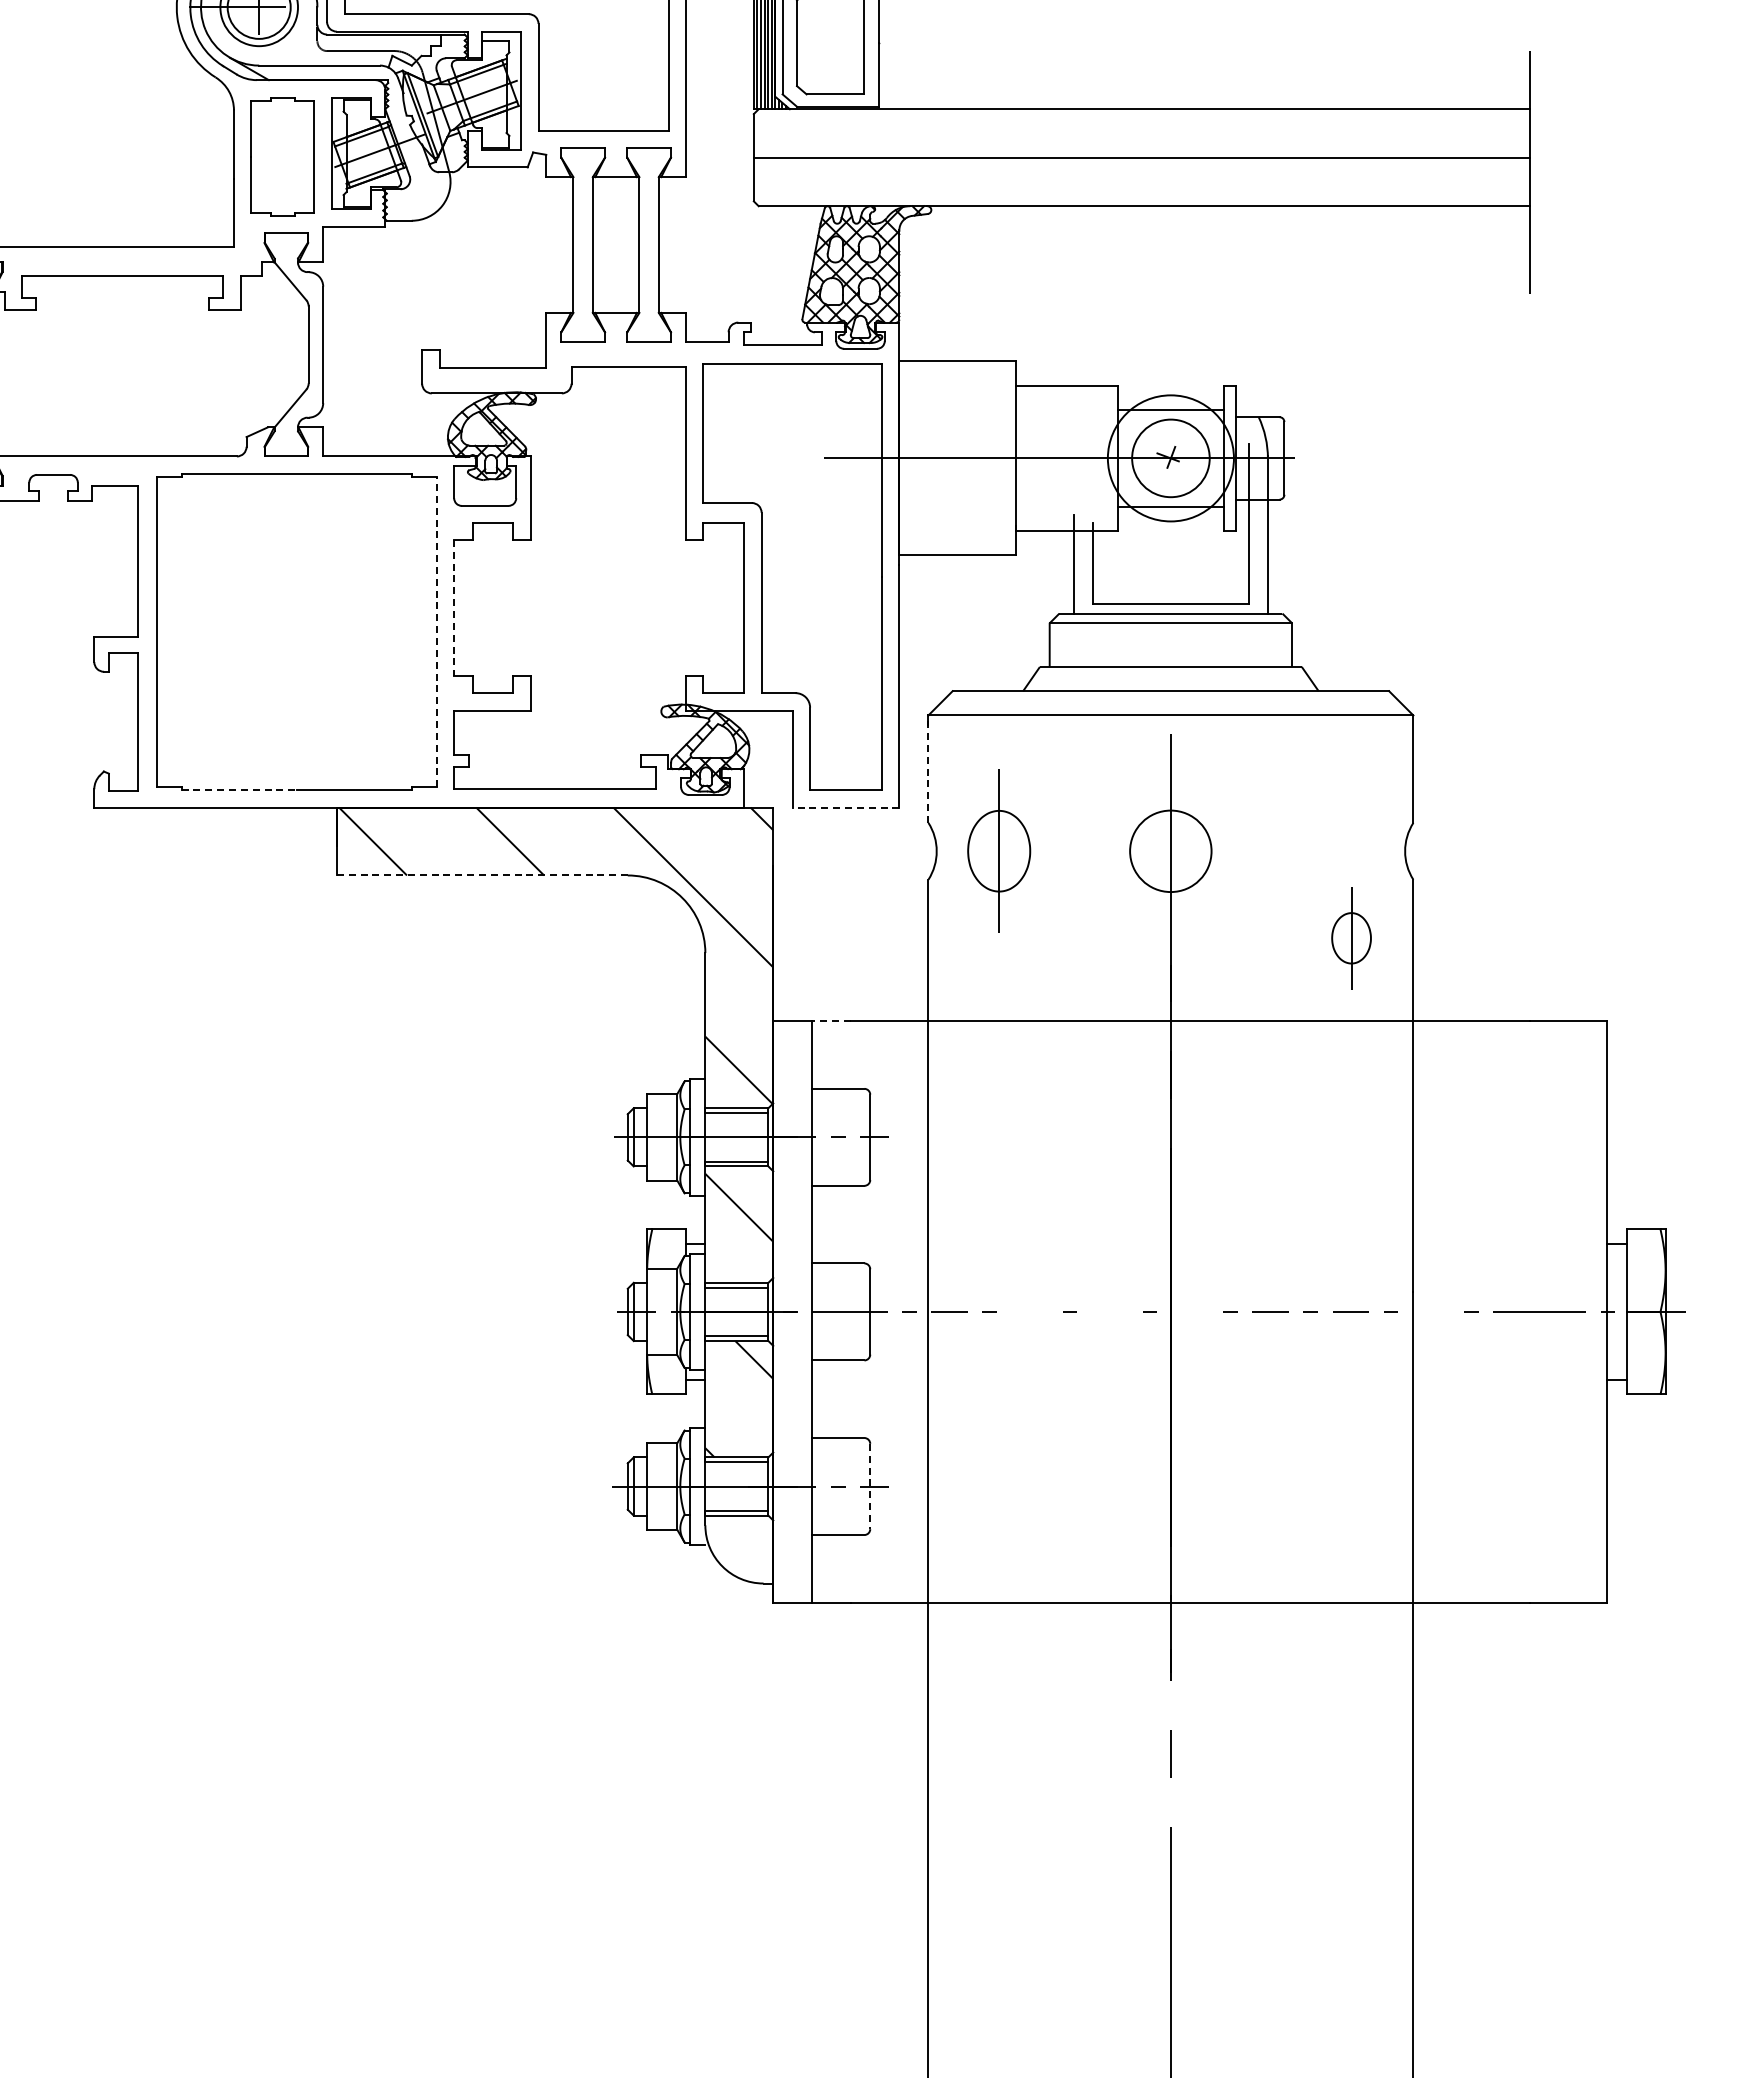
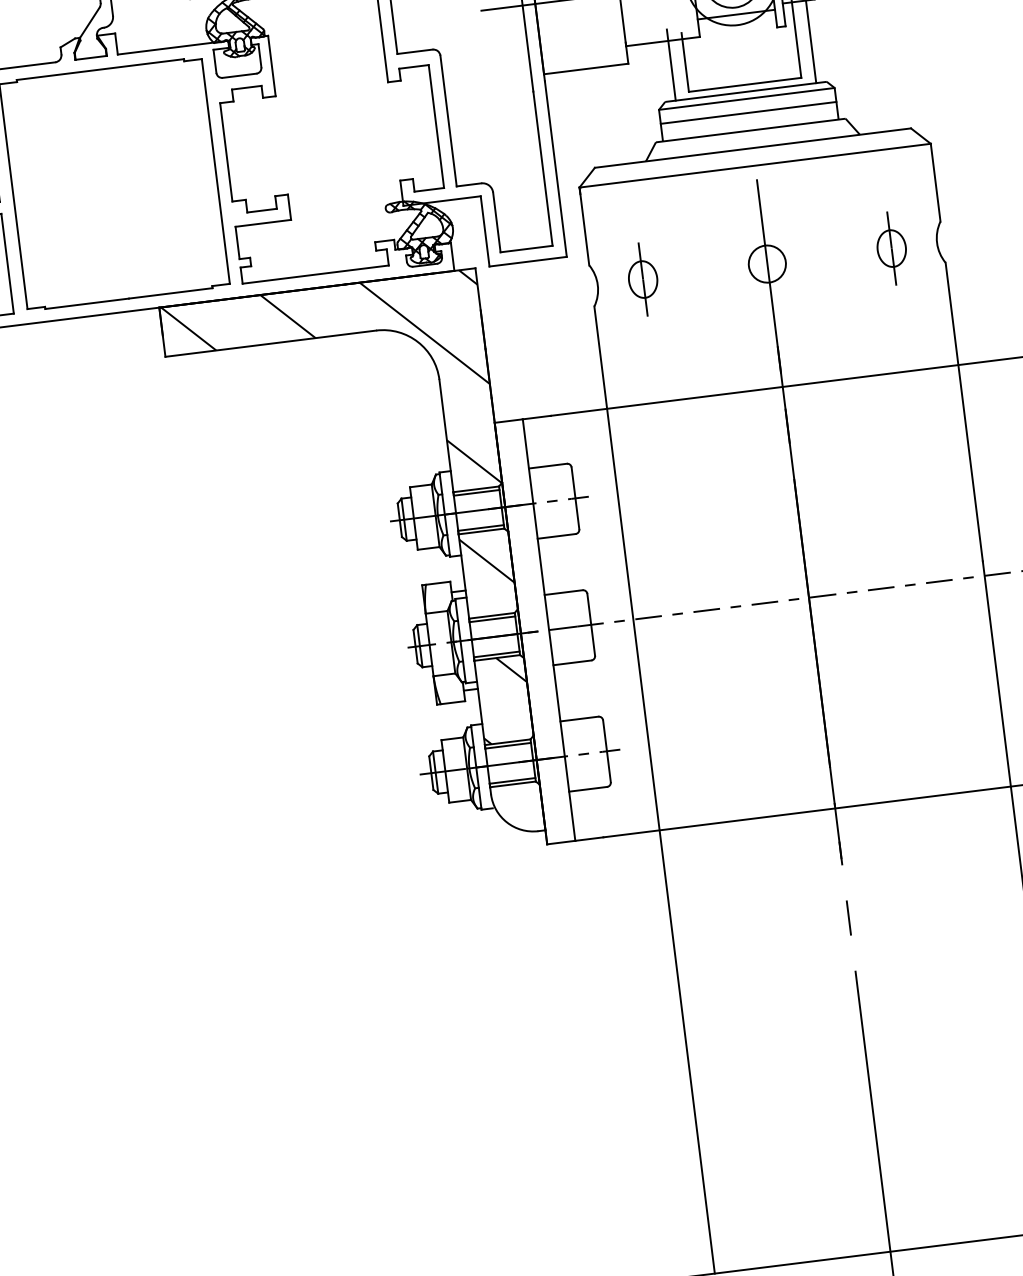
line: (454, 607) -> (226, 152), dashed -> solid
line: (436, 631) -> (215, 171), dashed -> solid
line: (1170, 642) -> (748, 112), added
line: (928, 769) -> (584, 226), dashed -> solid
line: (239, 790) -> (87, 304), dashed -> solid
line: (845, 807) -> (527, 261), dashed -> solid
circle: (1170, 850) -> (767, 263), size x0.62
part: (999, 851) -> (643, 279), size x0.62
line: (482, 875) -> (270, 343), dashed -> solid
part: (1351, 938) -> (891, 248), moved
line: (830, 1020) -> (536, 417), dashed -> solid
line: (1029, 1311) -> (706, 610), added
line: (1109, 1311) -> (764, 602), added
line: (1190, 1311) -> (823, 595), added
line: (1430, 1311) -> (996, 573), added
line: (870, 1486) -> (607, 751), dashed -> solid

